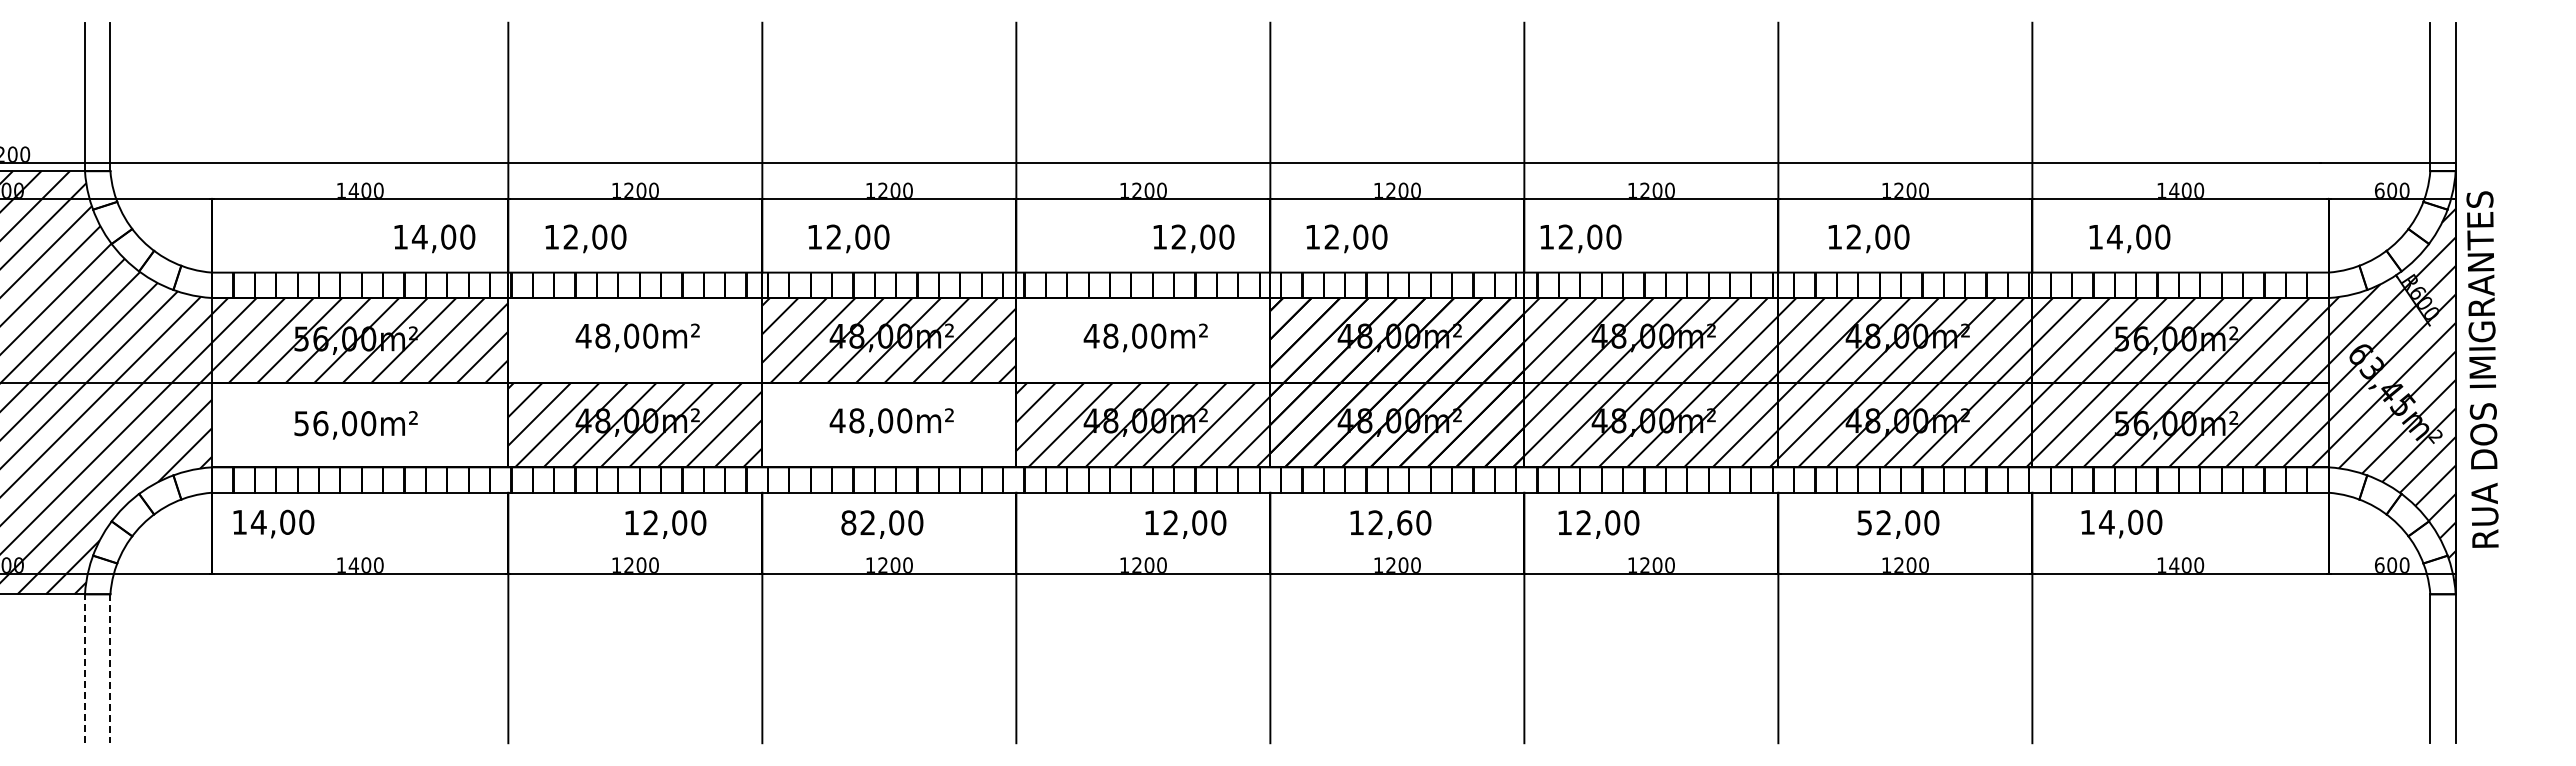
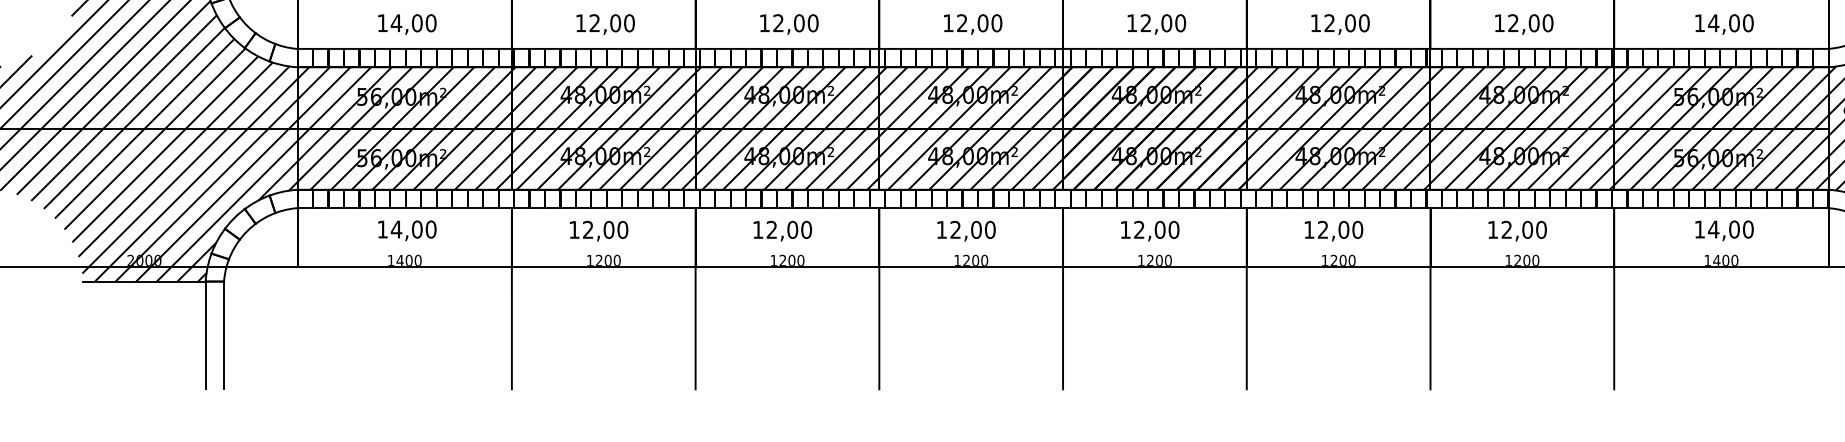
text: (434, 238) -> (407, 24), moved
text: (585, 238) -> (605, 24), moved
text: (848, 238) -> (789, 24), moved
text: (1193, 238) -> (972, 24), moved
text: (1346, 238) -> (1156, 24), moved
text: (1580, 238) -> (1340, 24), moved
text: (1868, 238) -> (1523, 24), moved
text: (2129, 238) -> (1724, 24), moved
hatch: (635, 340) -> (603, 98), added
hatch: (1143, 340) -> (971, 98), added
hatch: (359, 424) -> (404, 158), added
hatch: (889, 424) -> (787, 158), added
text: (848, 522) -> (757, 229), 82,00 -> 12,00
text: (1404, 522) -> (1160, 229), 12,60 -> 12,00
text: (1864, 522) -> (1492, 229), 52,00 -> 12,00
text: (273, 523) -> (407, 230), moved
text: (2121, 523) -> (1724, 230), moved
text: (665, 524) -> (598, 231), moved
text: (1185, 524) -> (966, 231), moved
text: (1598, 524) -> (1333, 231), moved
line: (85, 668) -> (206, 335), dashed -> solid
line: (110, 669) -> (224, 335), dashed -> solid

